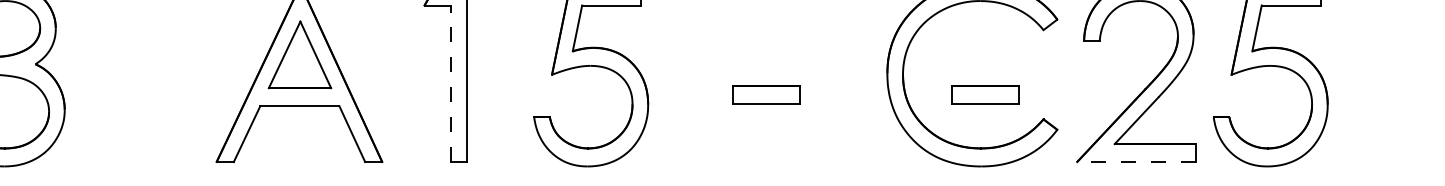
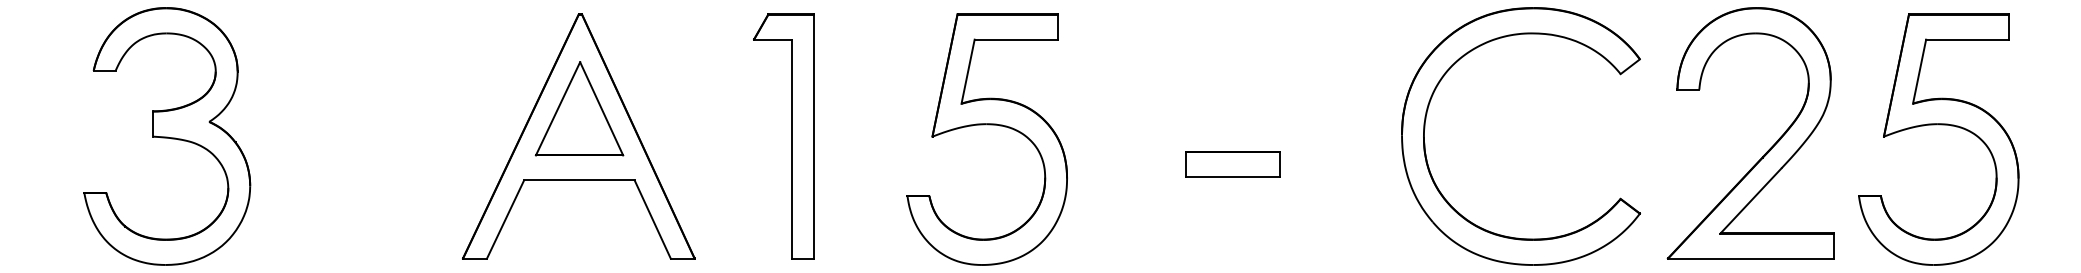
line: (451, 83) -> (791, 149), dashed -> solid
part: (984, 94) -> (1538, 164), removed
line: (1136, 161) -> (1750, 258), dashed -> solid

